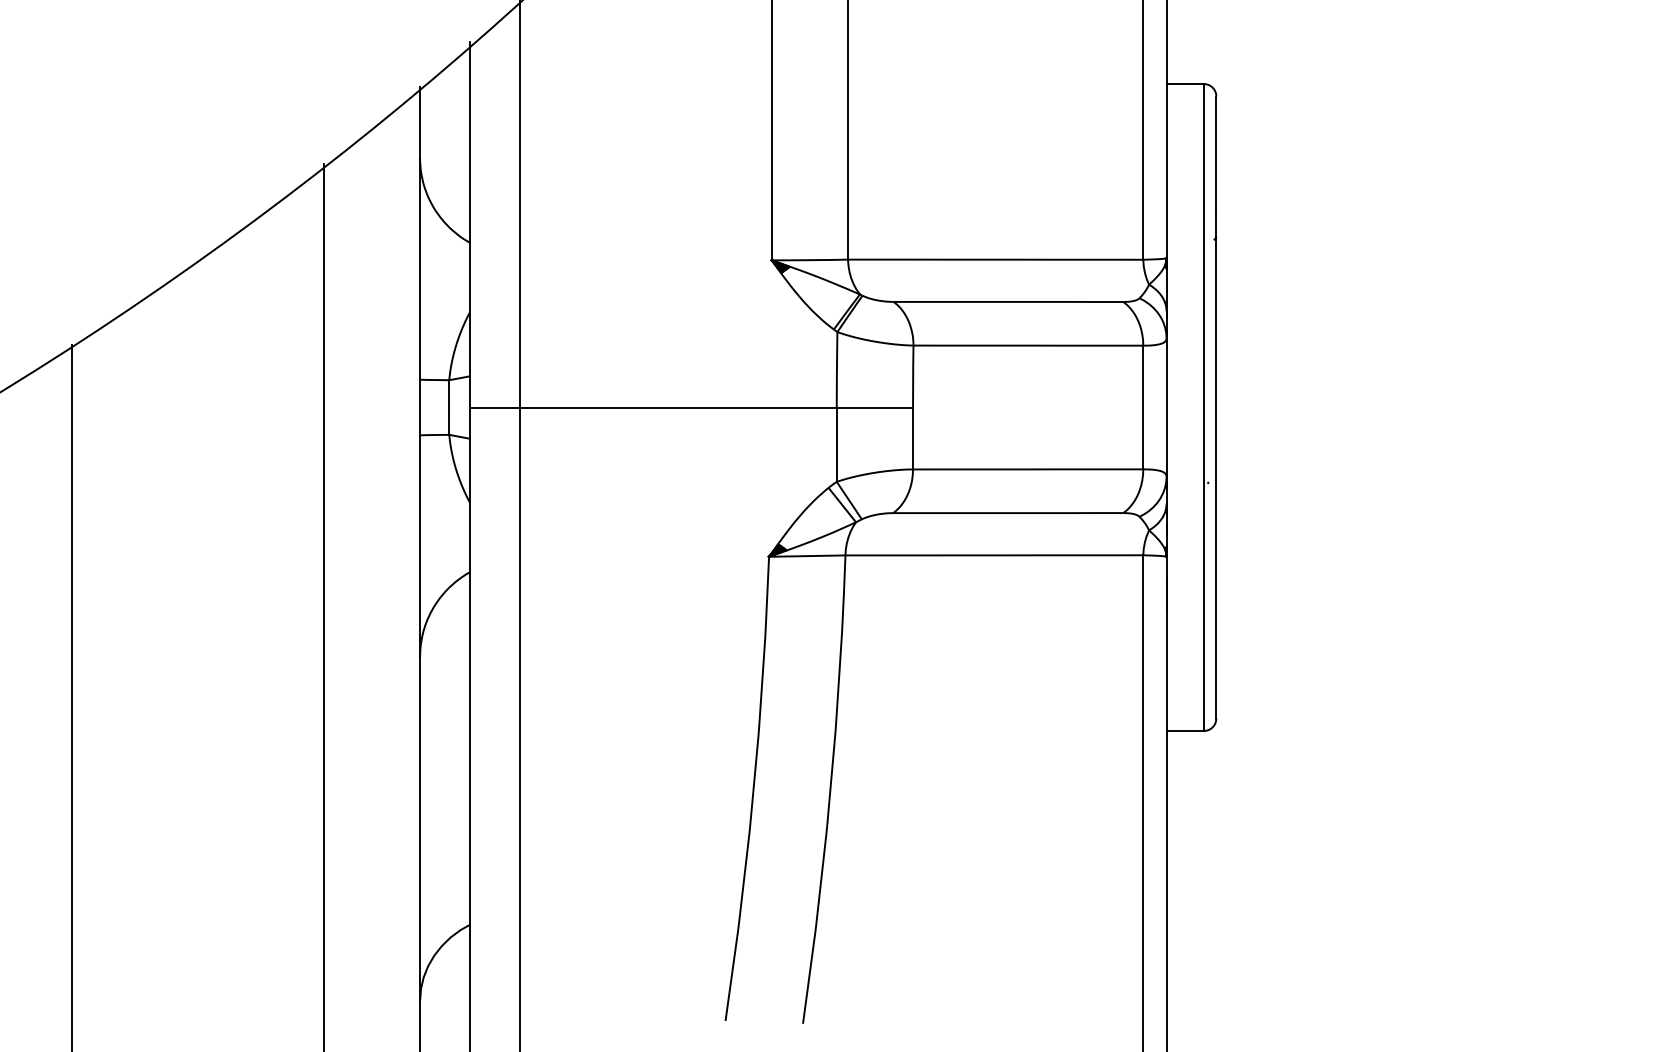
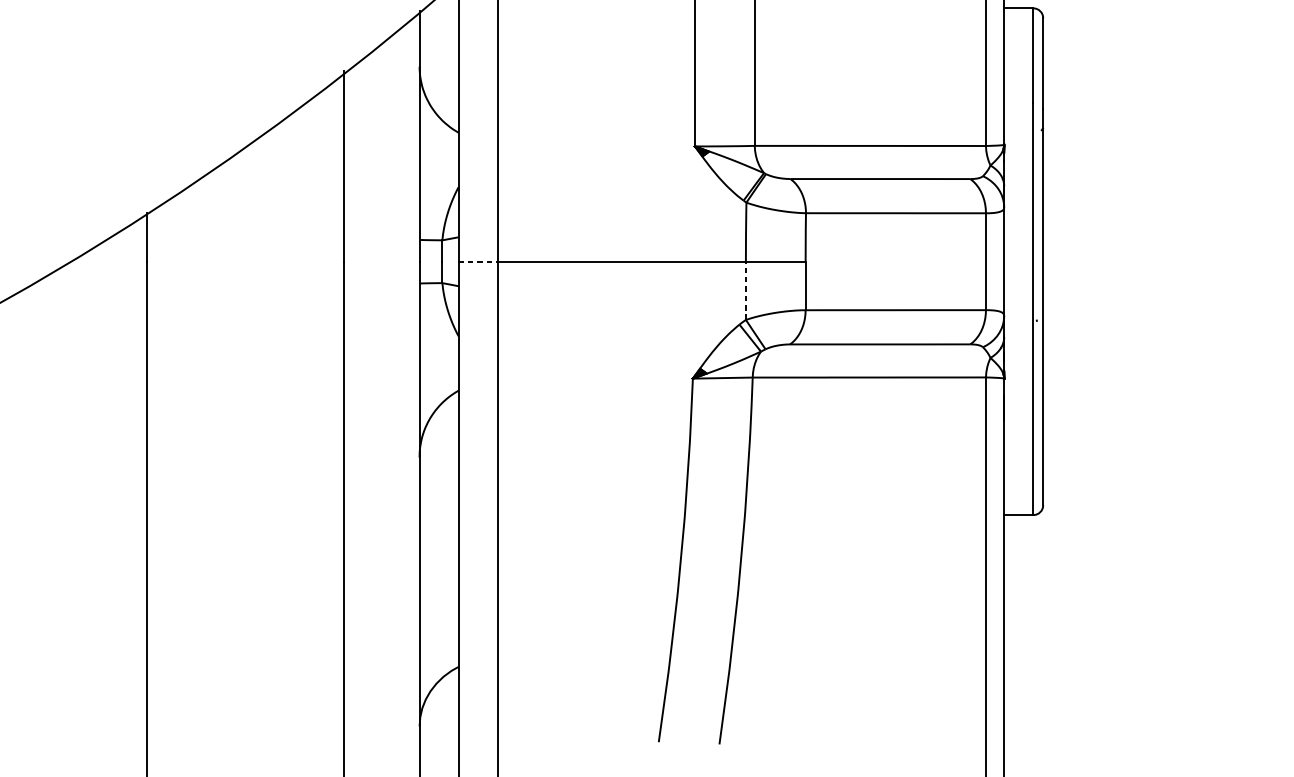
line: (494, 407) -> (477, 261), solid -> dashed
line: (836, 444) -> (745, 290), solid -> dashed

